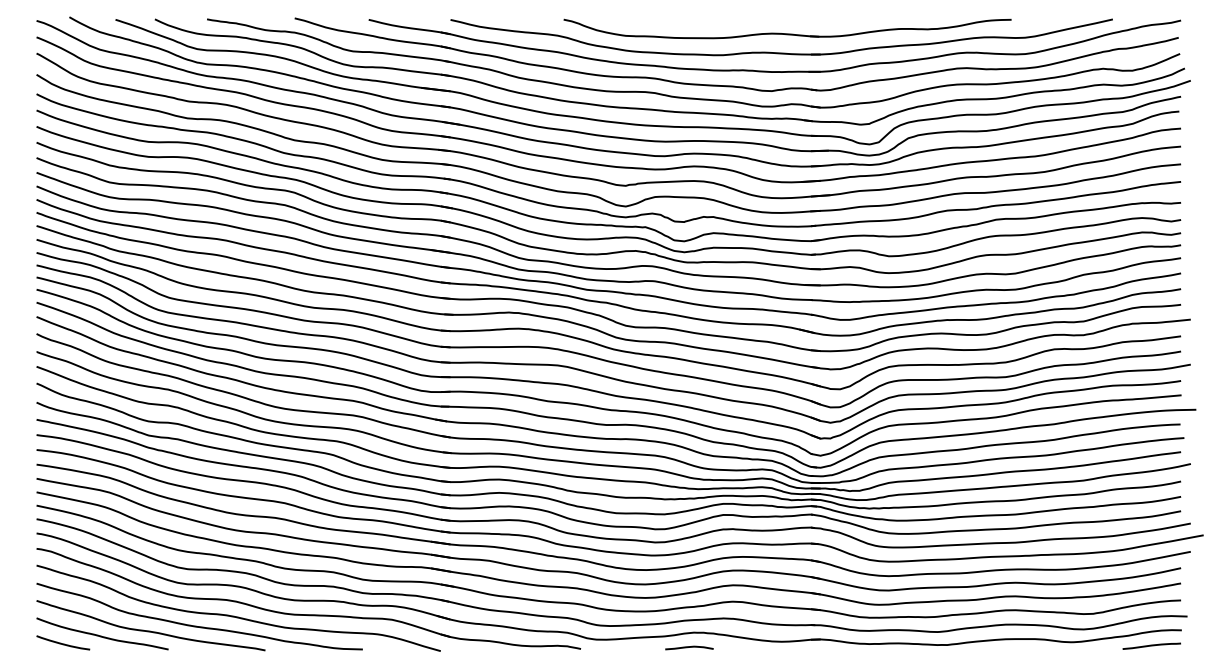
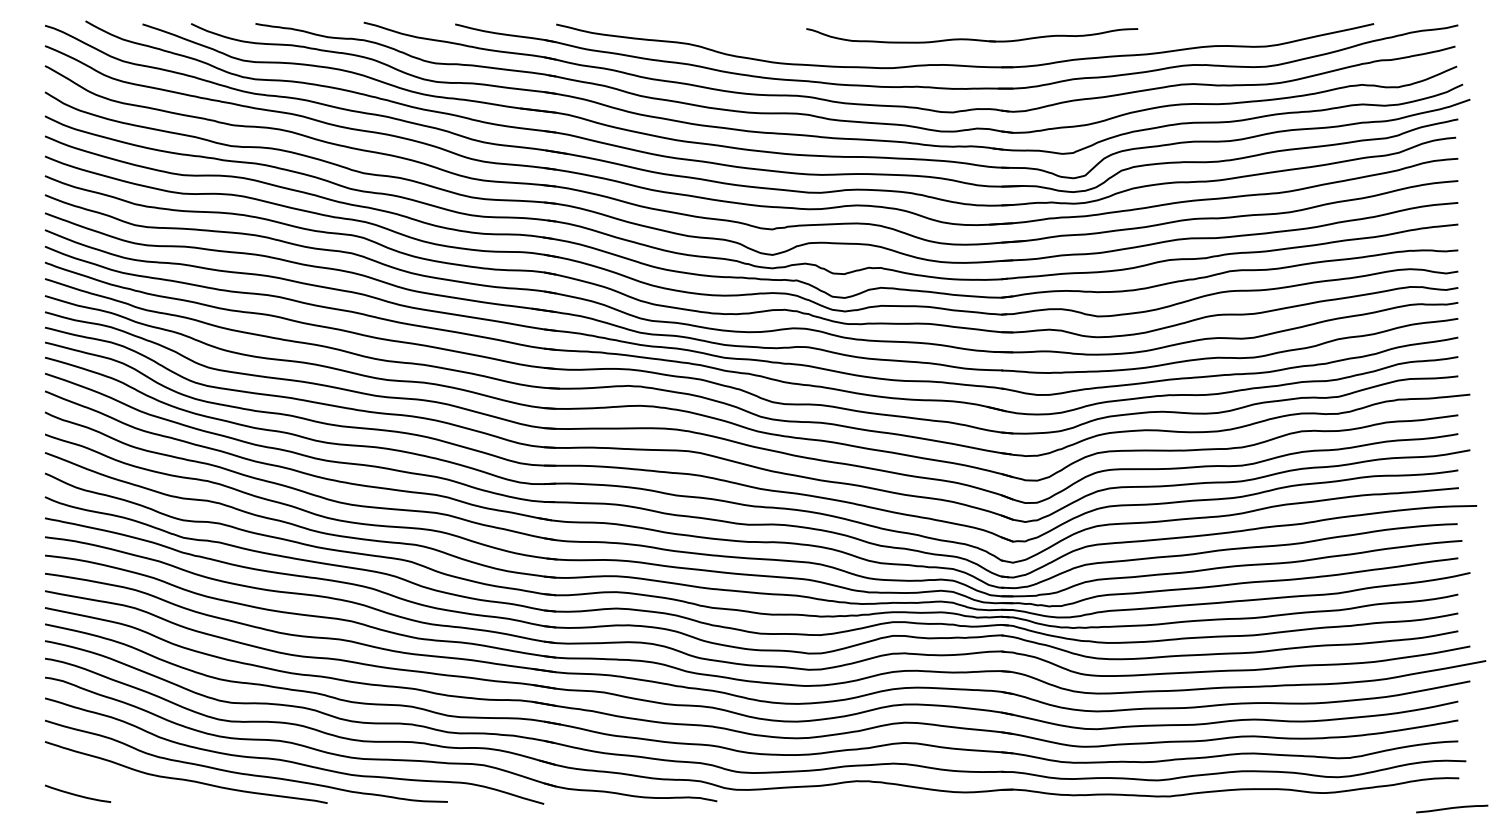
part: (786, 28) -> (971, 35), size x0.6
curve: (102, 636) -> (126, 785), removed
curve: (1152, 645) -> (1452, 808), moved
curve: (689, 647) -> (851, 799), removed

